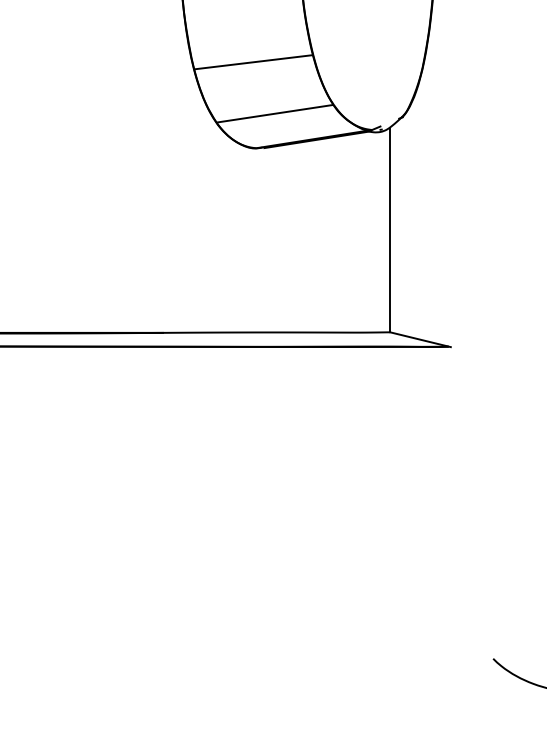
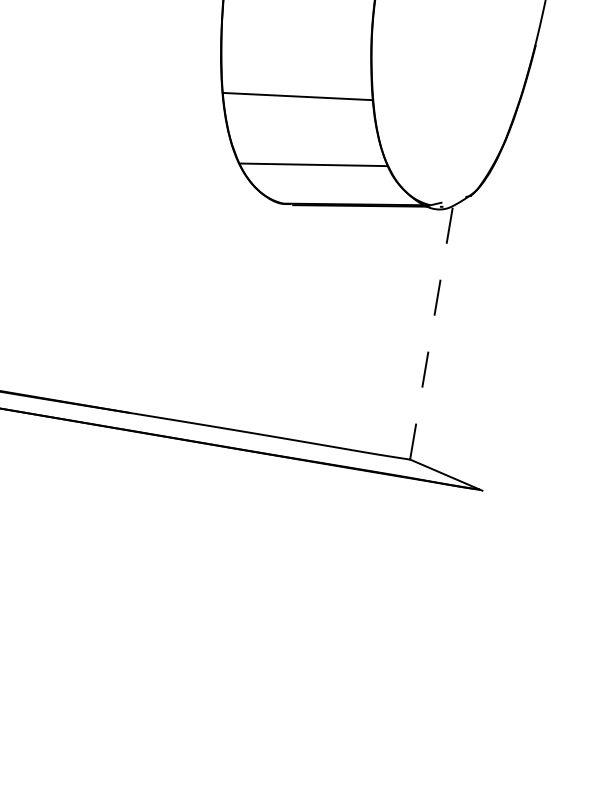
line: (389, 229) -> (431, 332), solid -> dashed

